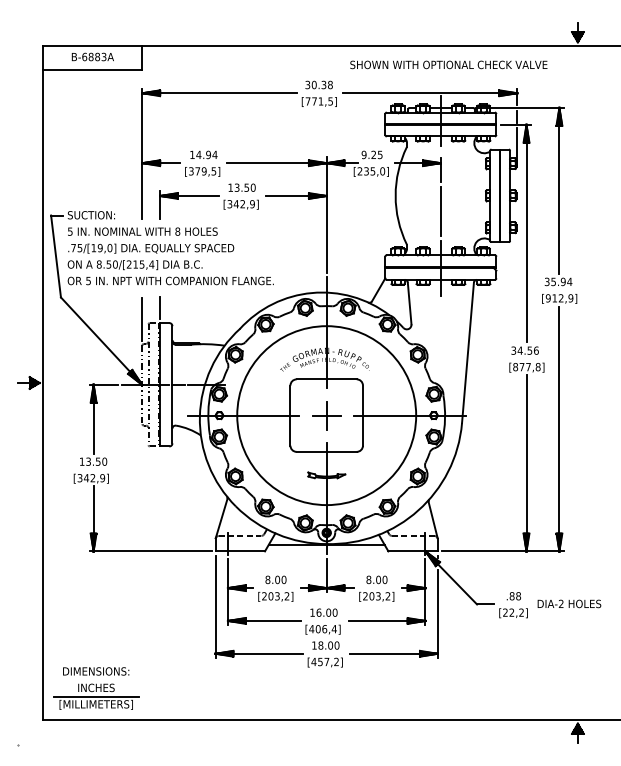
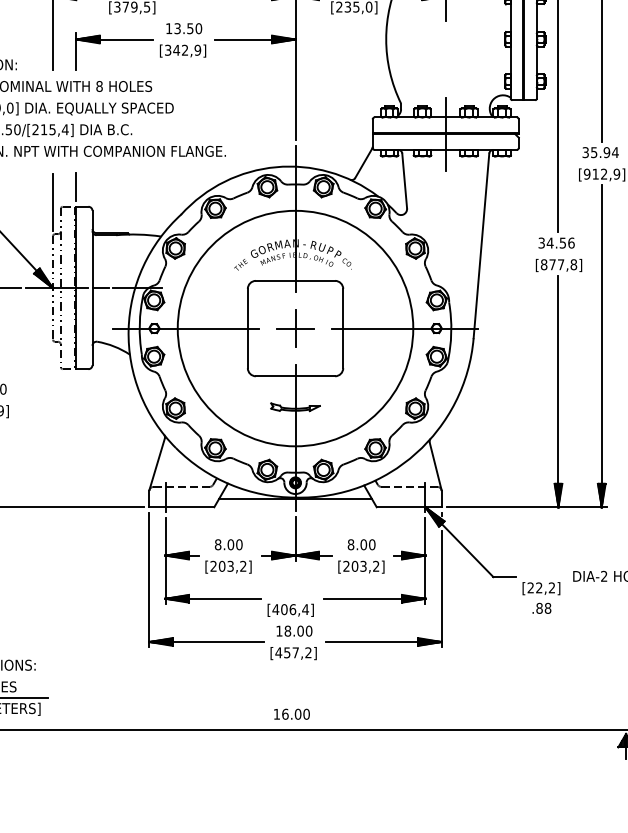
line: (440, 211) -> (445, 59), removed
text: (513, 596) -> (541, 608), moved
text: (323, 612) -> (291, 714), moved

